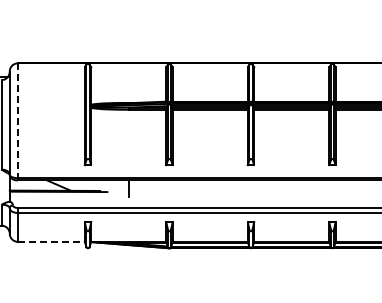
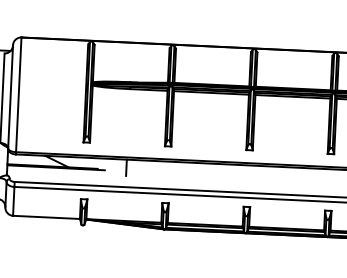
line: (17, 121) -> (18, 95), dashed -> solid
line: (51, 241) -> (46, 217), dashed -> solid

